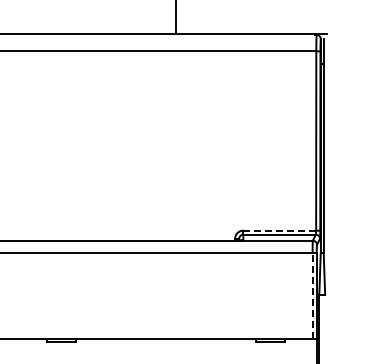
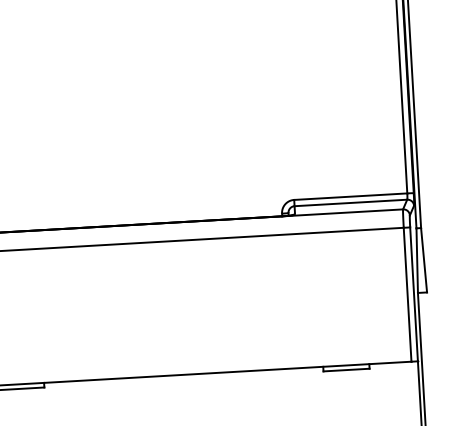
line: (280, 230) -> (351, 196), dashed -> solid
line: (312, 295) -> (407, 294), dashed -> solid

